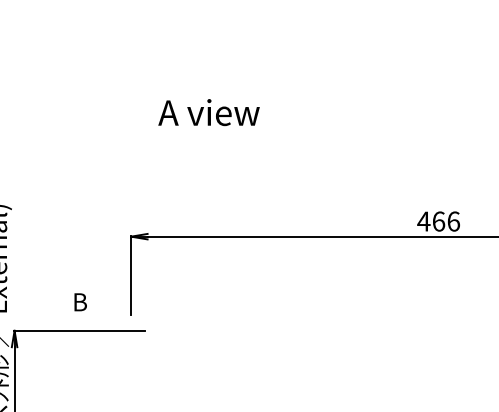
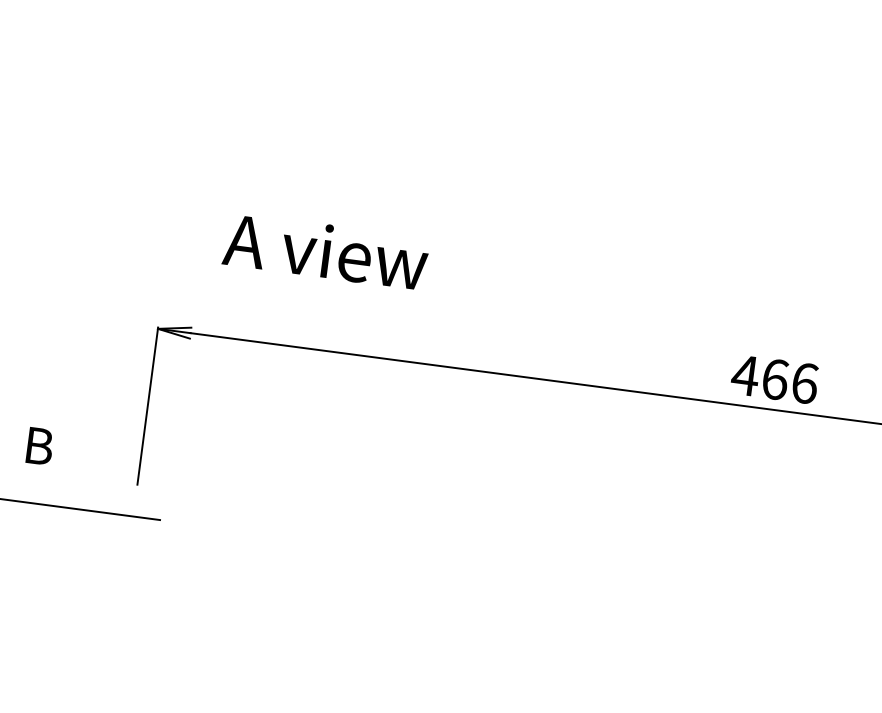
text: (208, 112) -> (324, 251), moved

